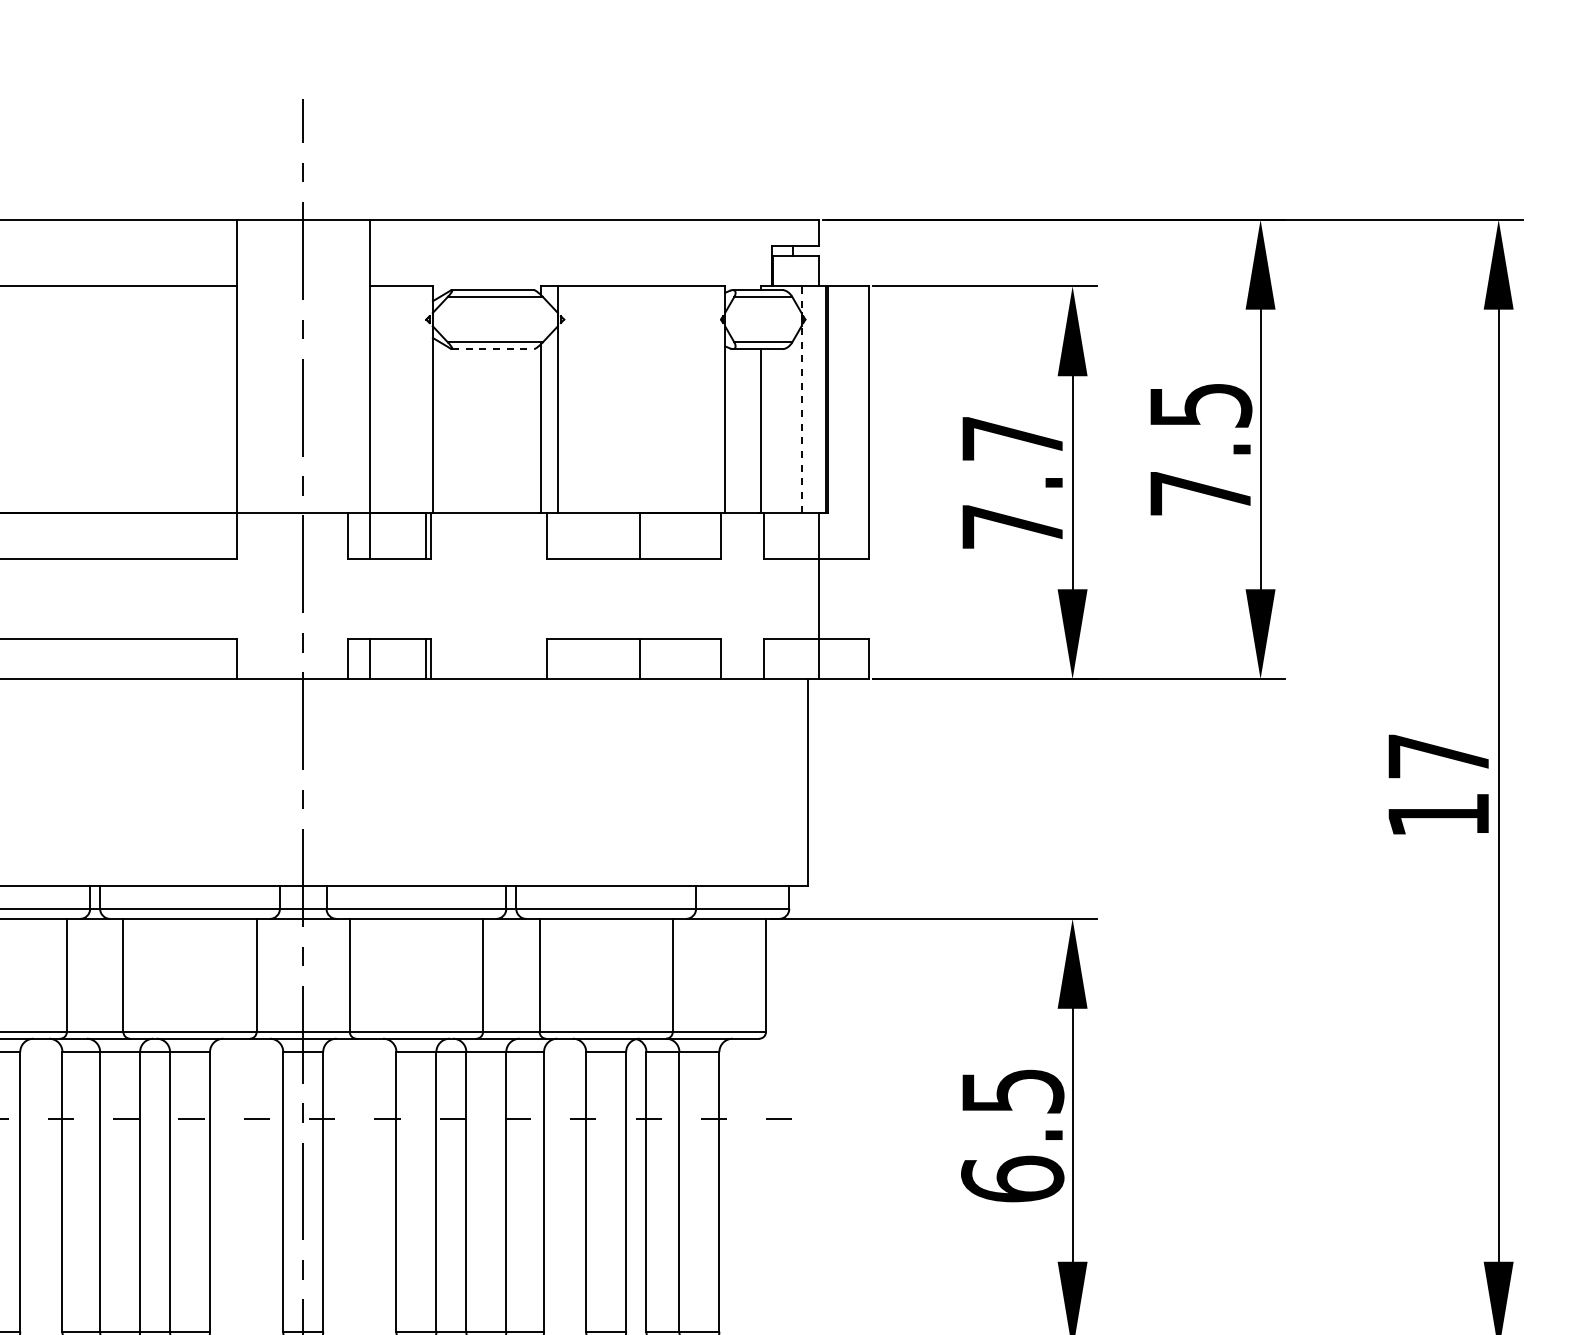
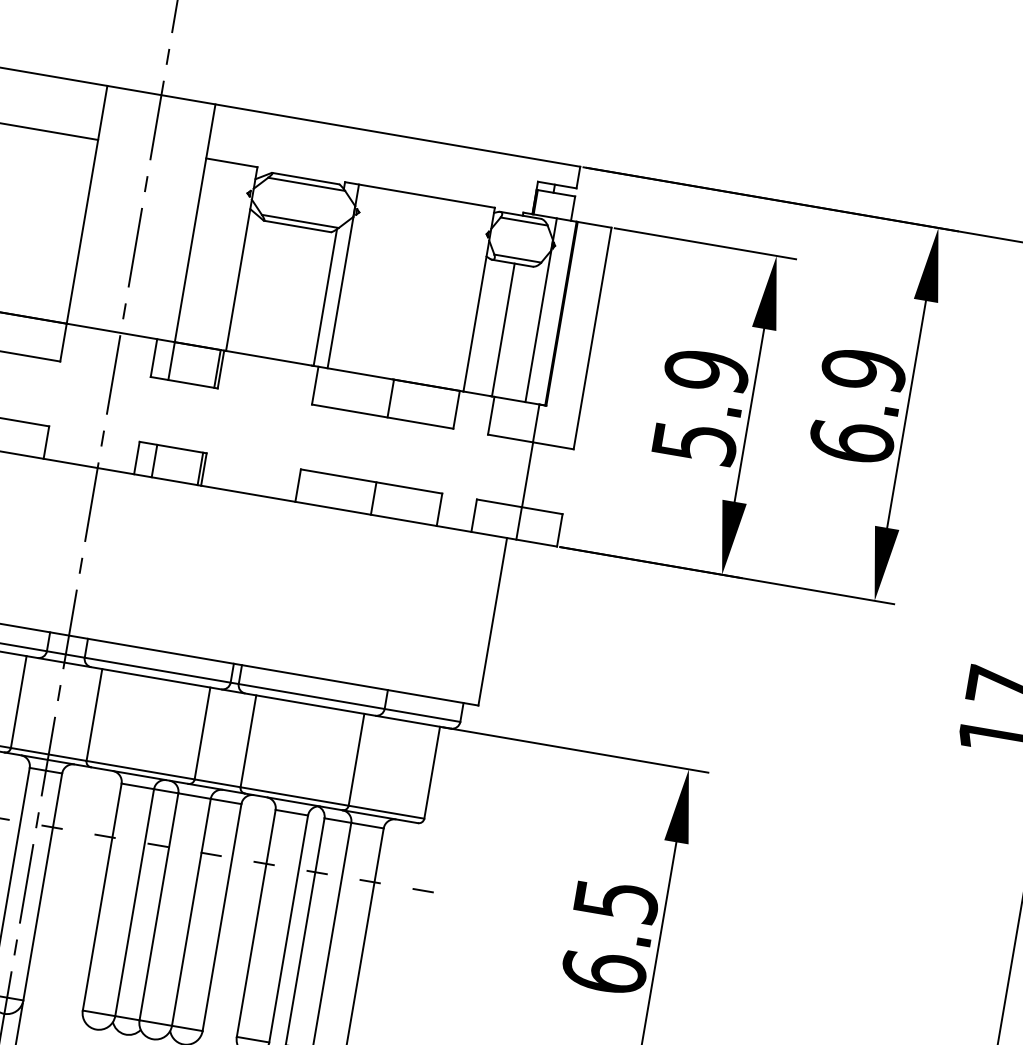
line: (493, 349) -> (297, 226), dashed -> solid
line: (801, 399) -> (540, 310), dashed -> solid
text: (1200, 449) -> (857, 406), 7.5 -> 6.9
text: (1012, 482) -> (700, 406), 7.7 -> 5.9

